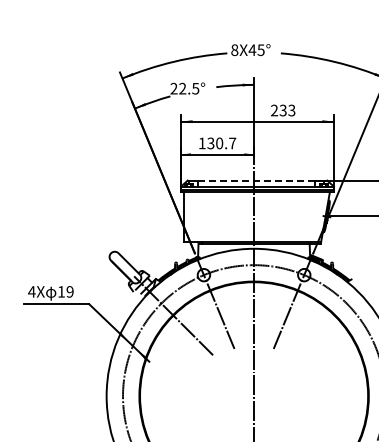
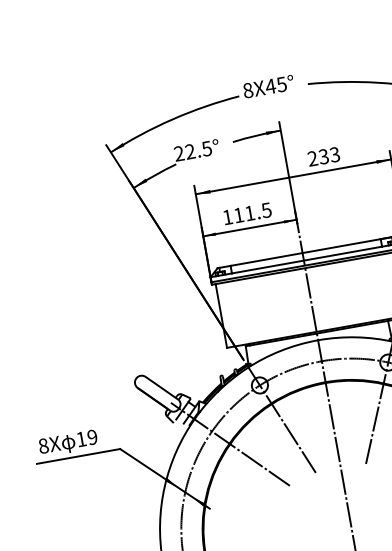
text: (221, 143) -> (252, 212), 130.7 -> 111.5
line: (256, 180) -> (305, 252), dashed -> solid
text: (31, 291) -> (43, 445), 4X -> 8X

